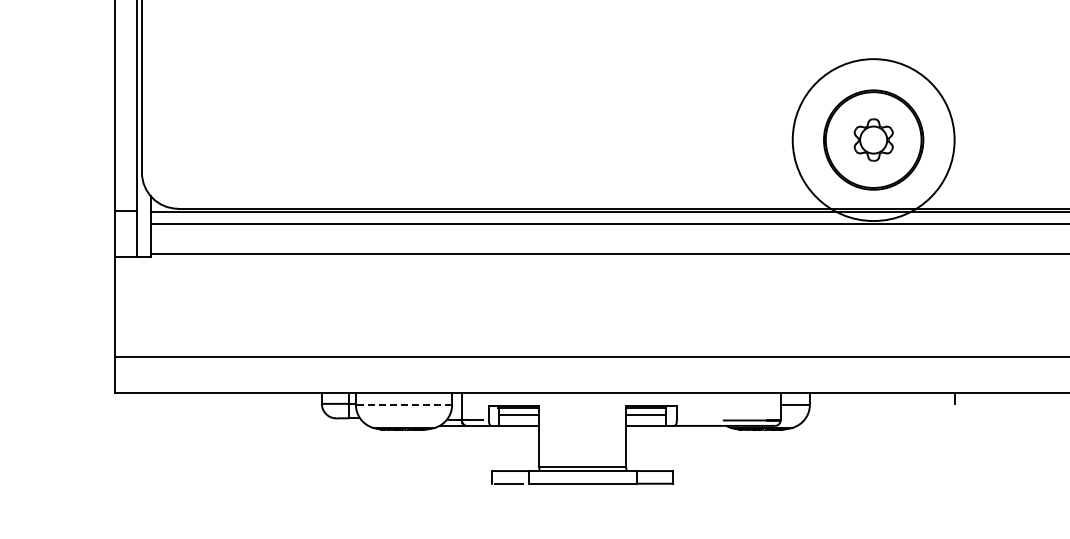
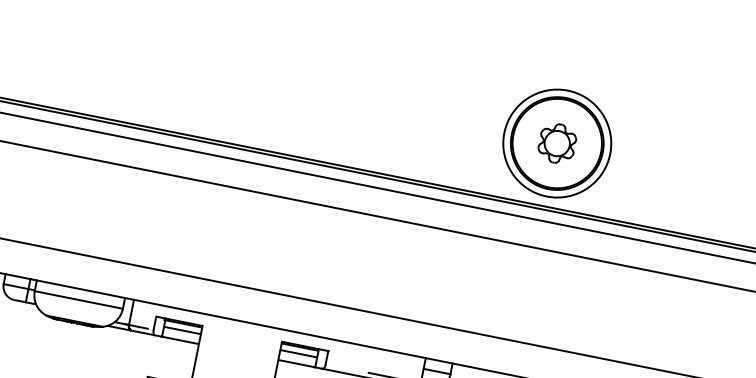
circle: (873, 139) -> (557, 143), size x0.71
line: (403, 404) -> (78, 299), dashed -> solid

